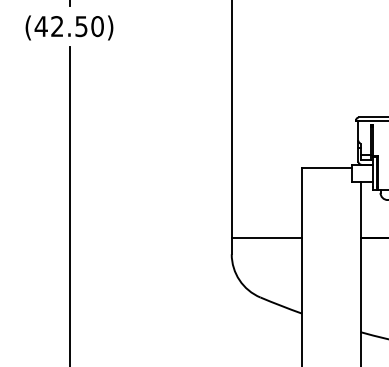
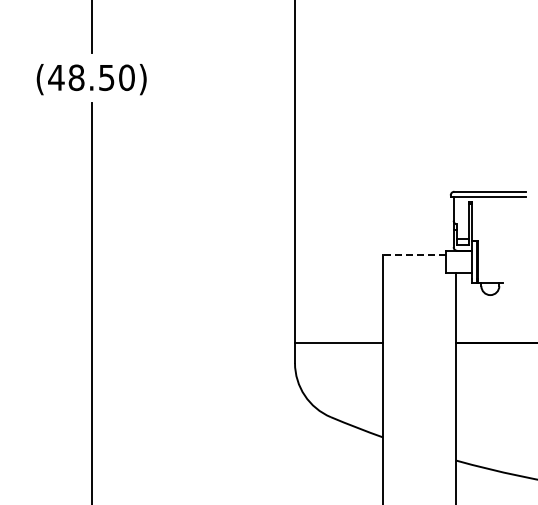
text: (57, 26) -> (76, 77), (42.50) -> (48.50)
line: (326, 167) -> (413, 254), solid -> dashed

